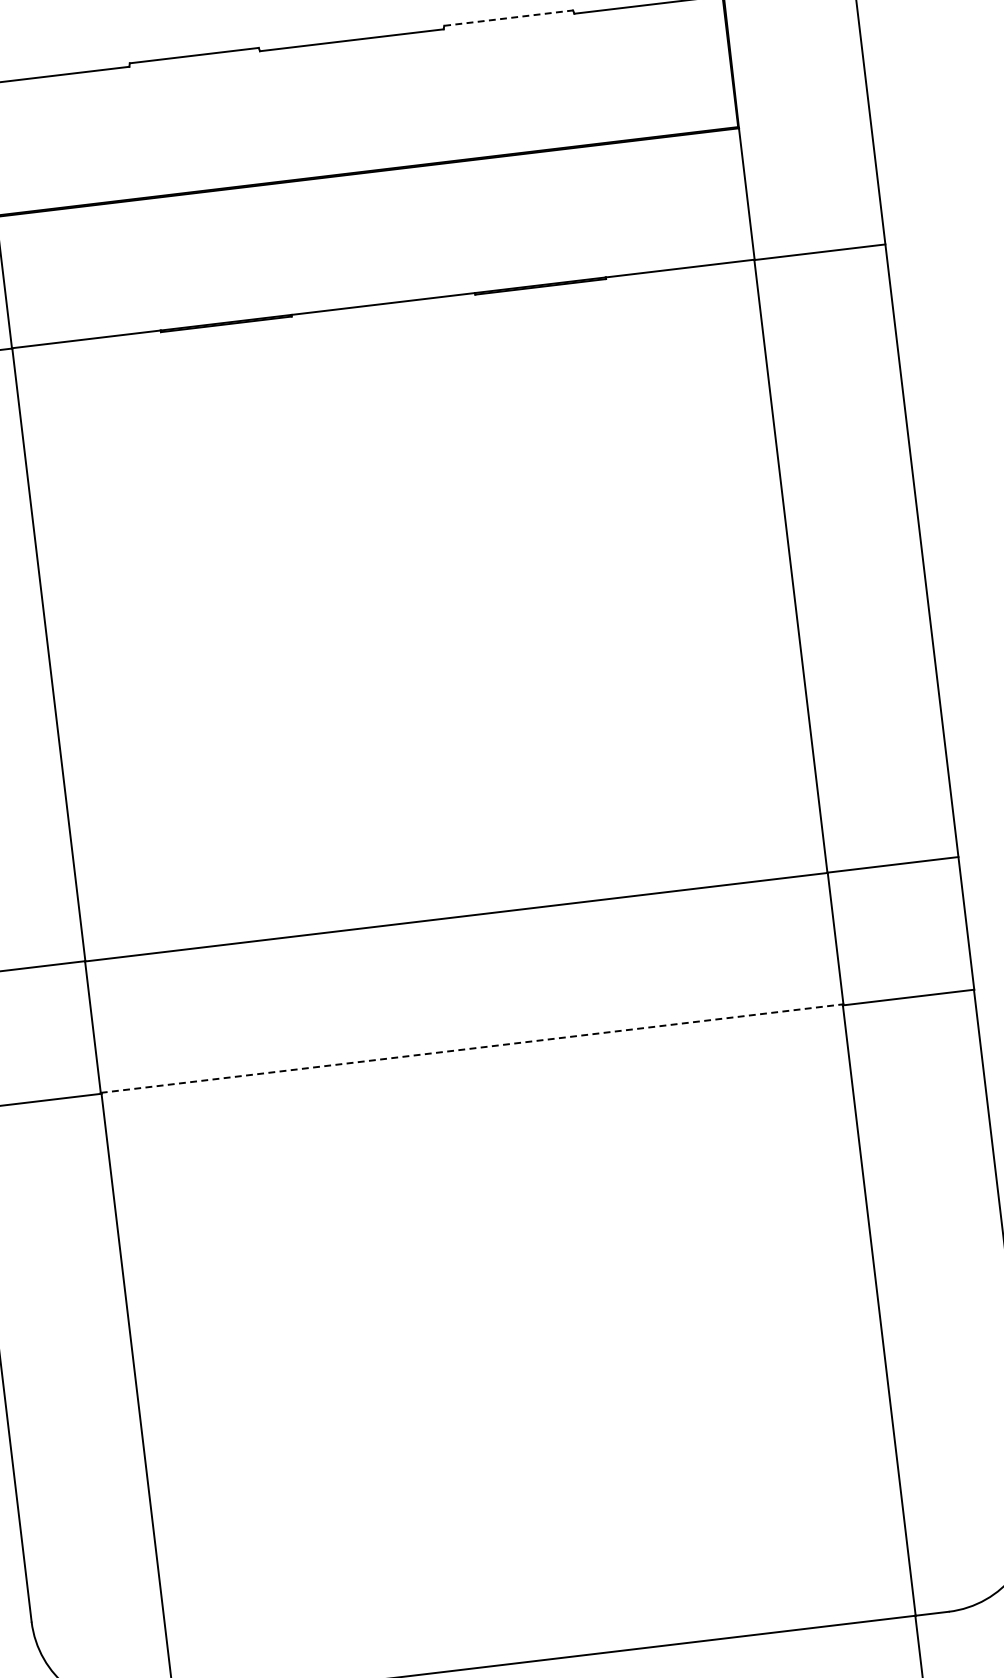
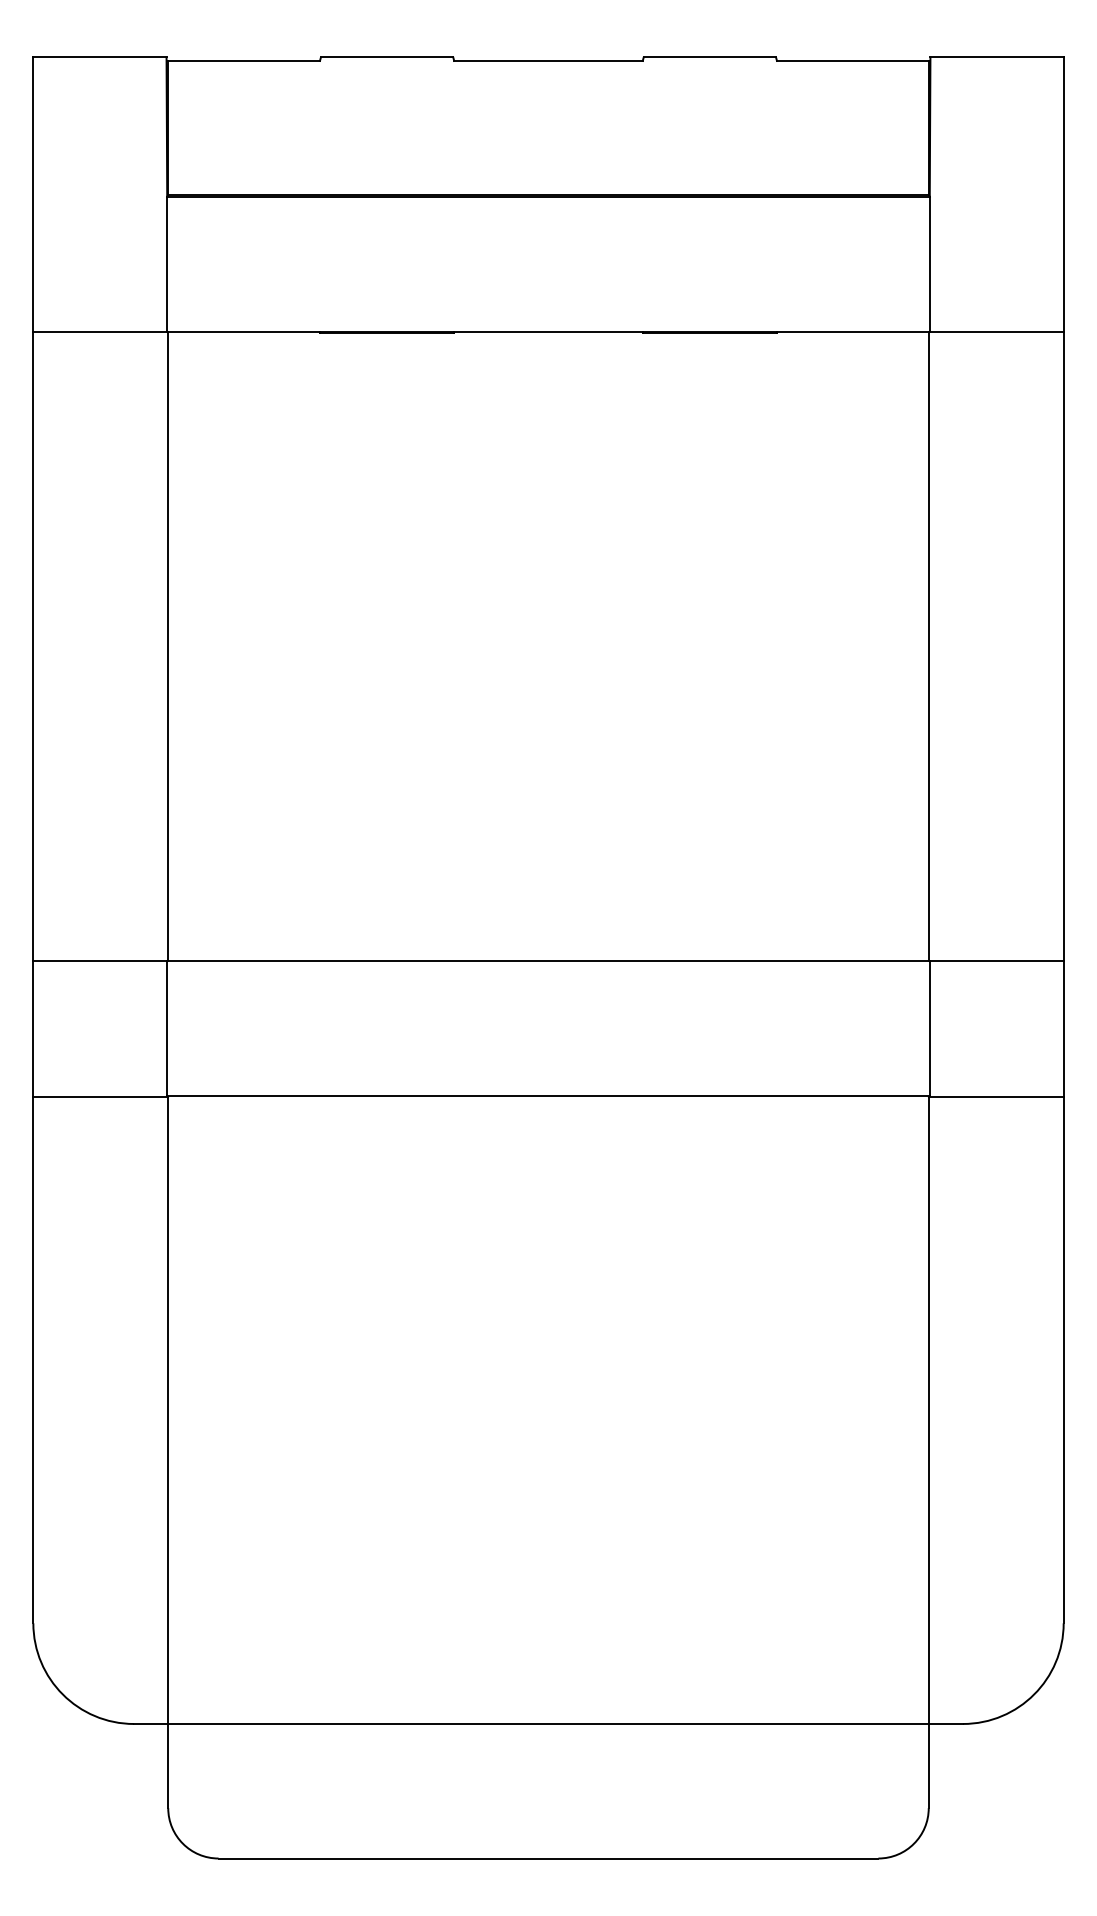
line: (509, 18) -> (710, 57), dashed -> solid
line: (472, 1048) -> (548, 1096), dashed -> solid

